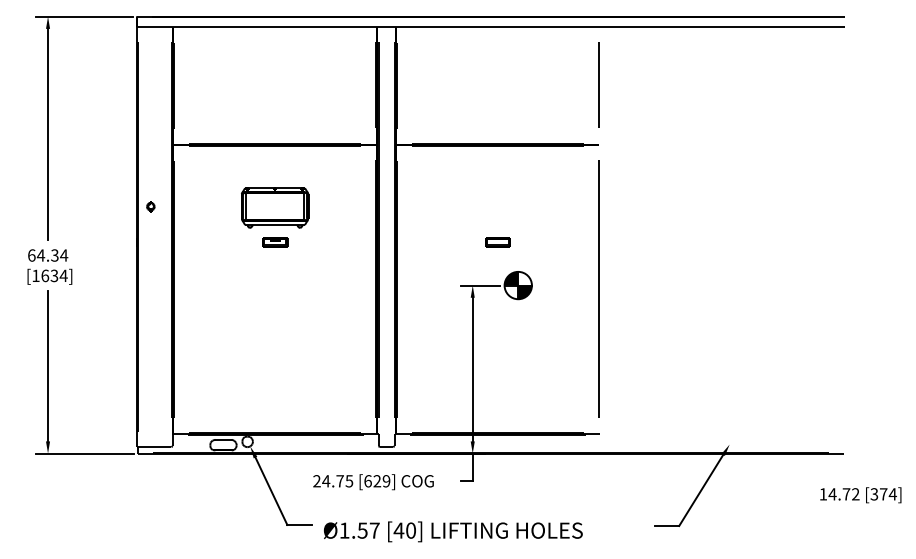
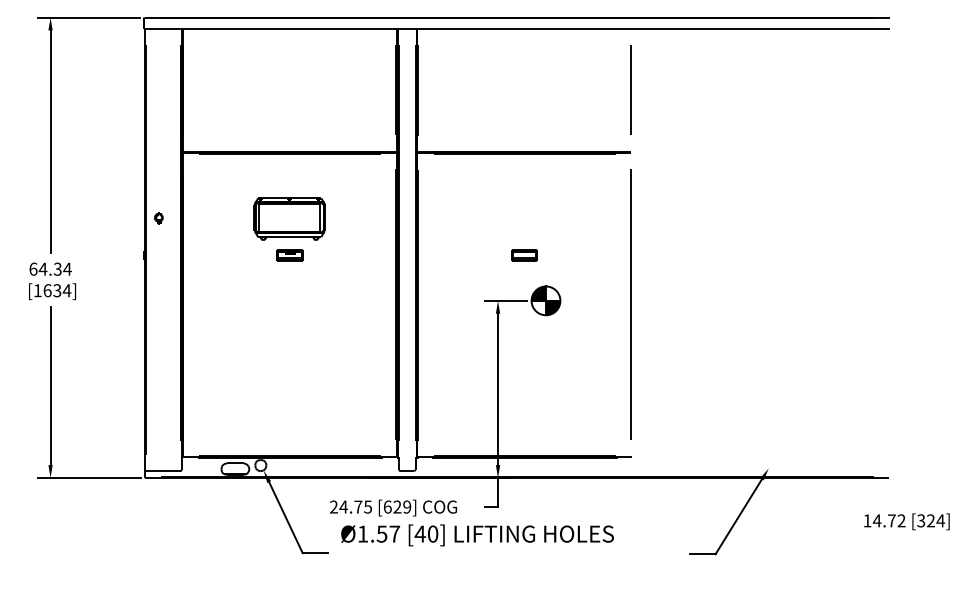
text: (883, 493) -> (930, 520), [374] -> [324]
text: (453, 531) -> (477, 535), moved

